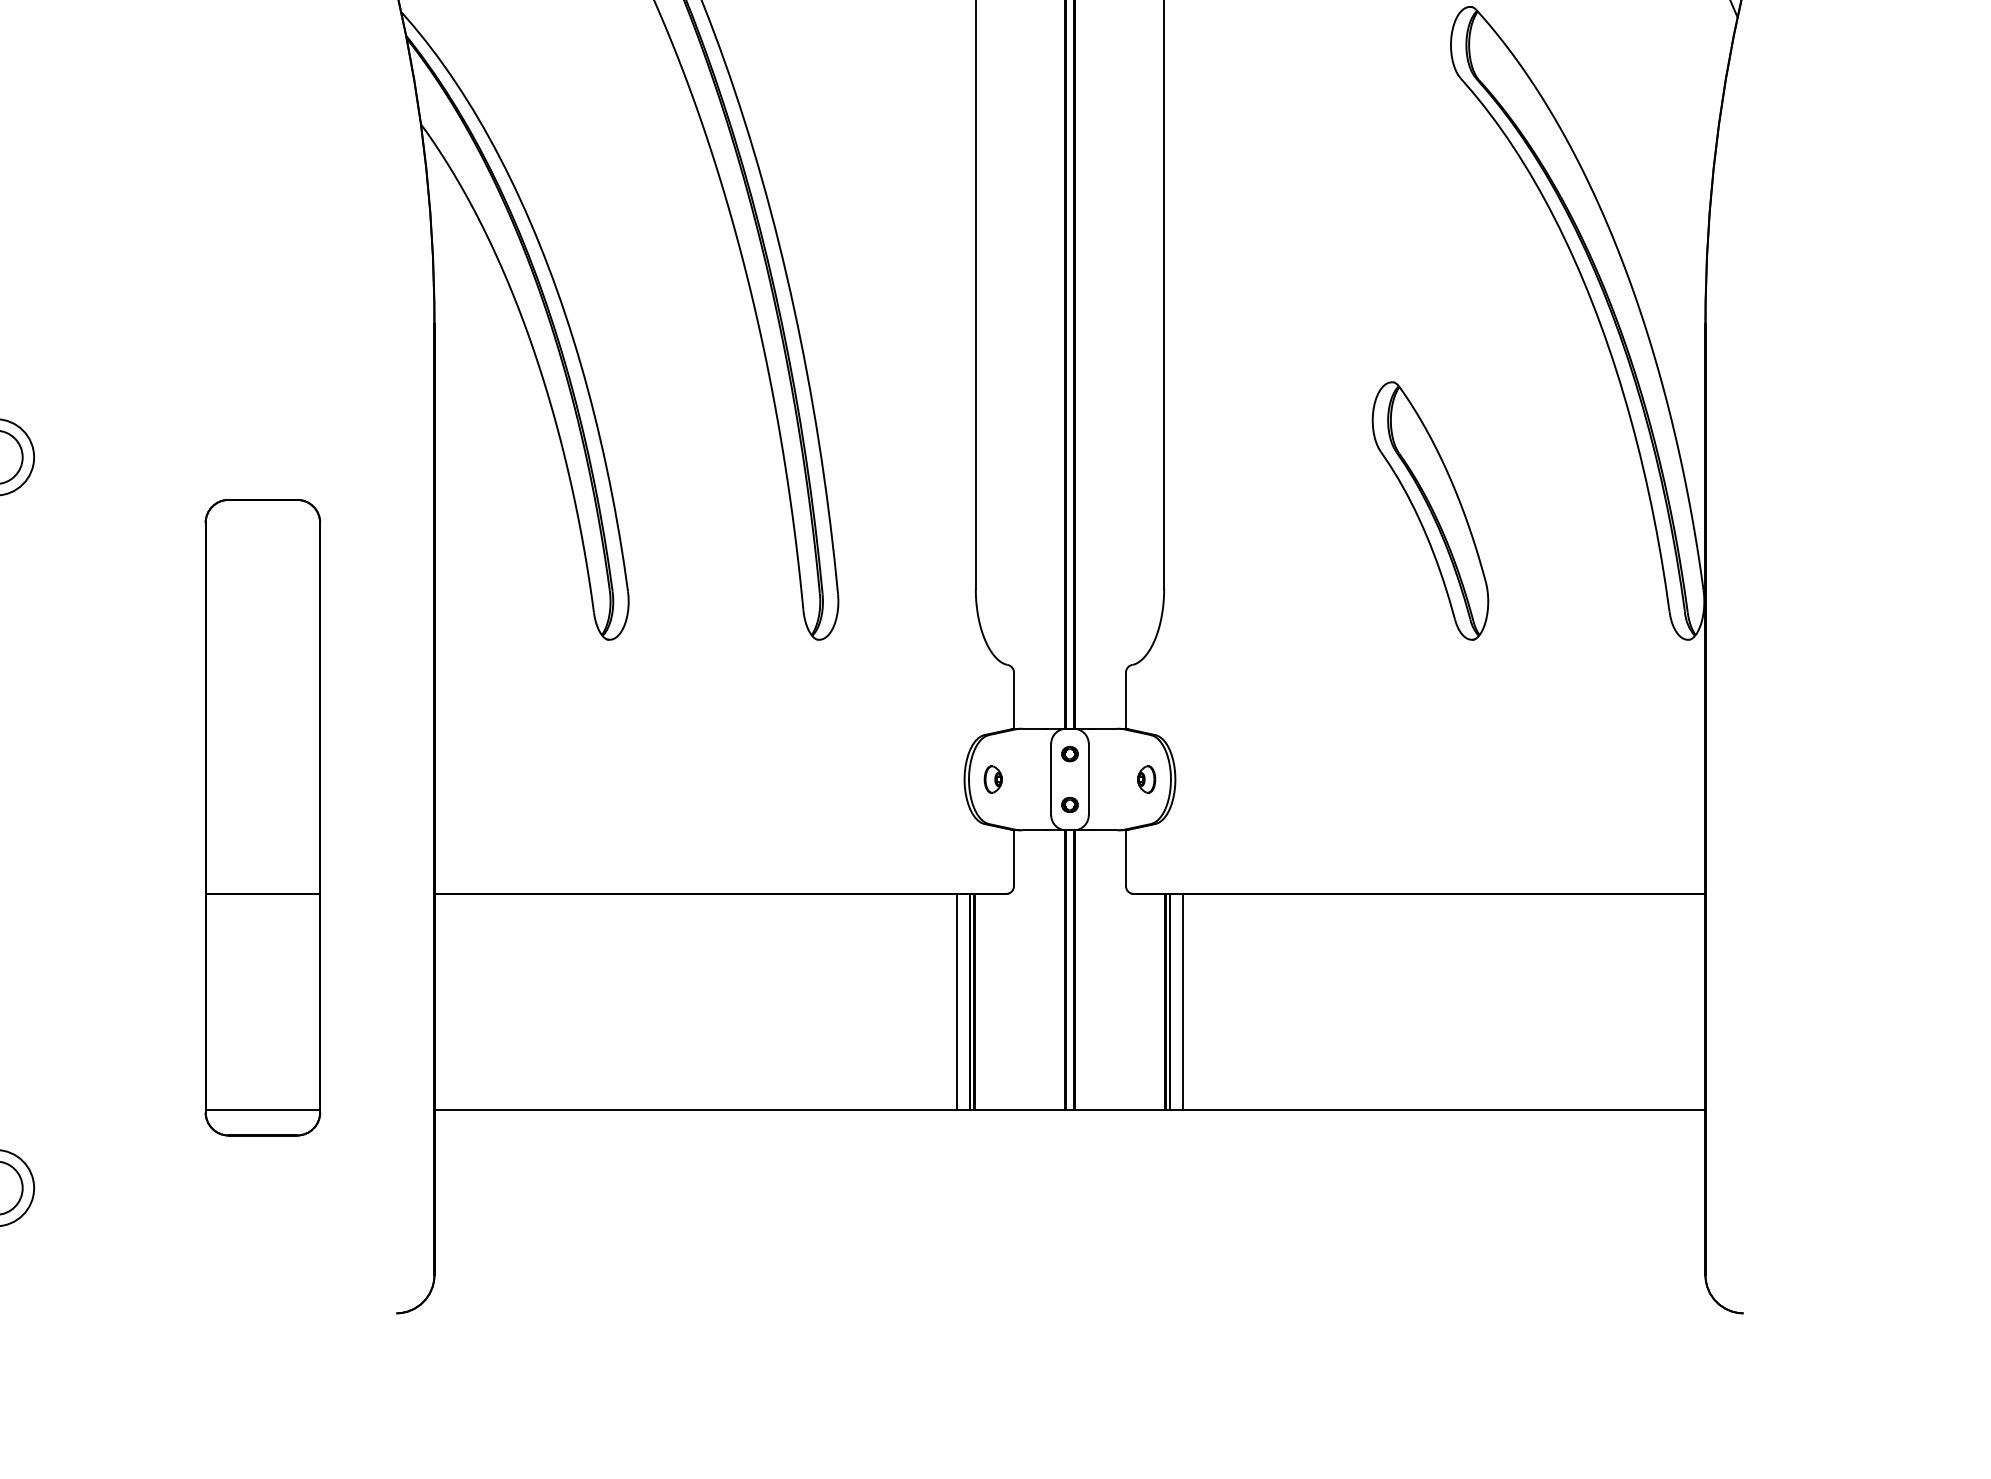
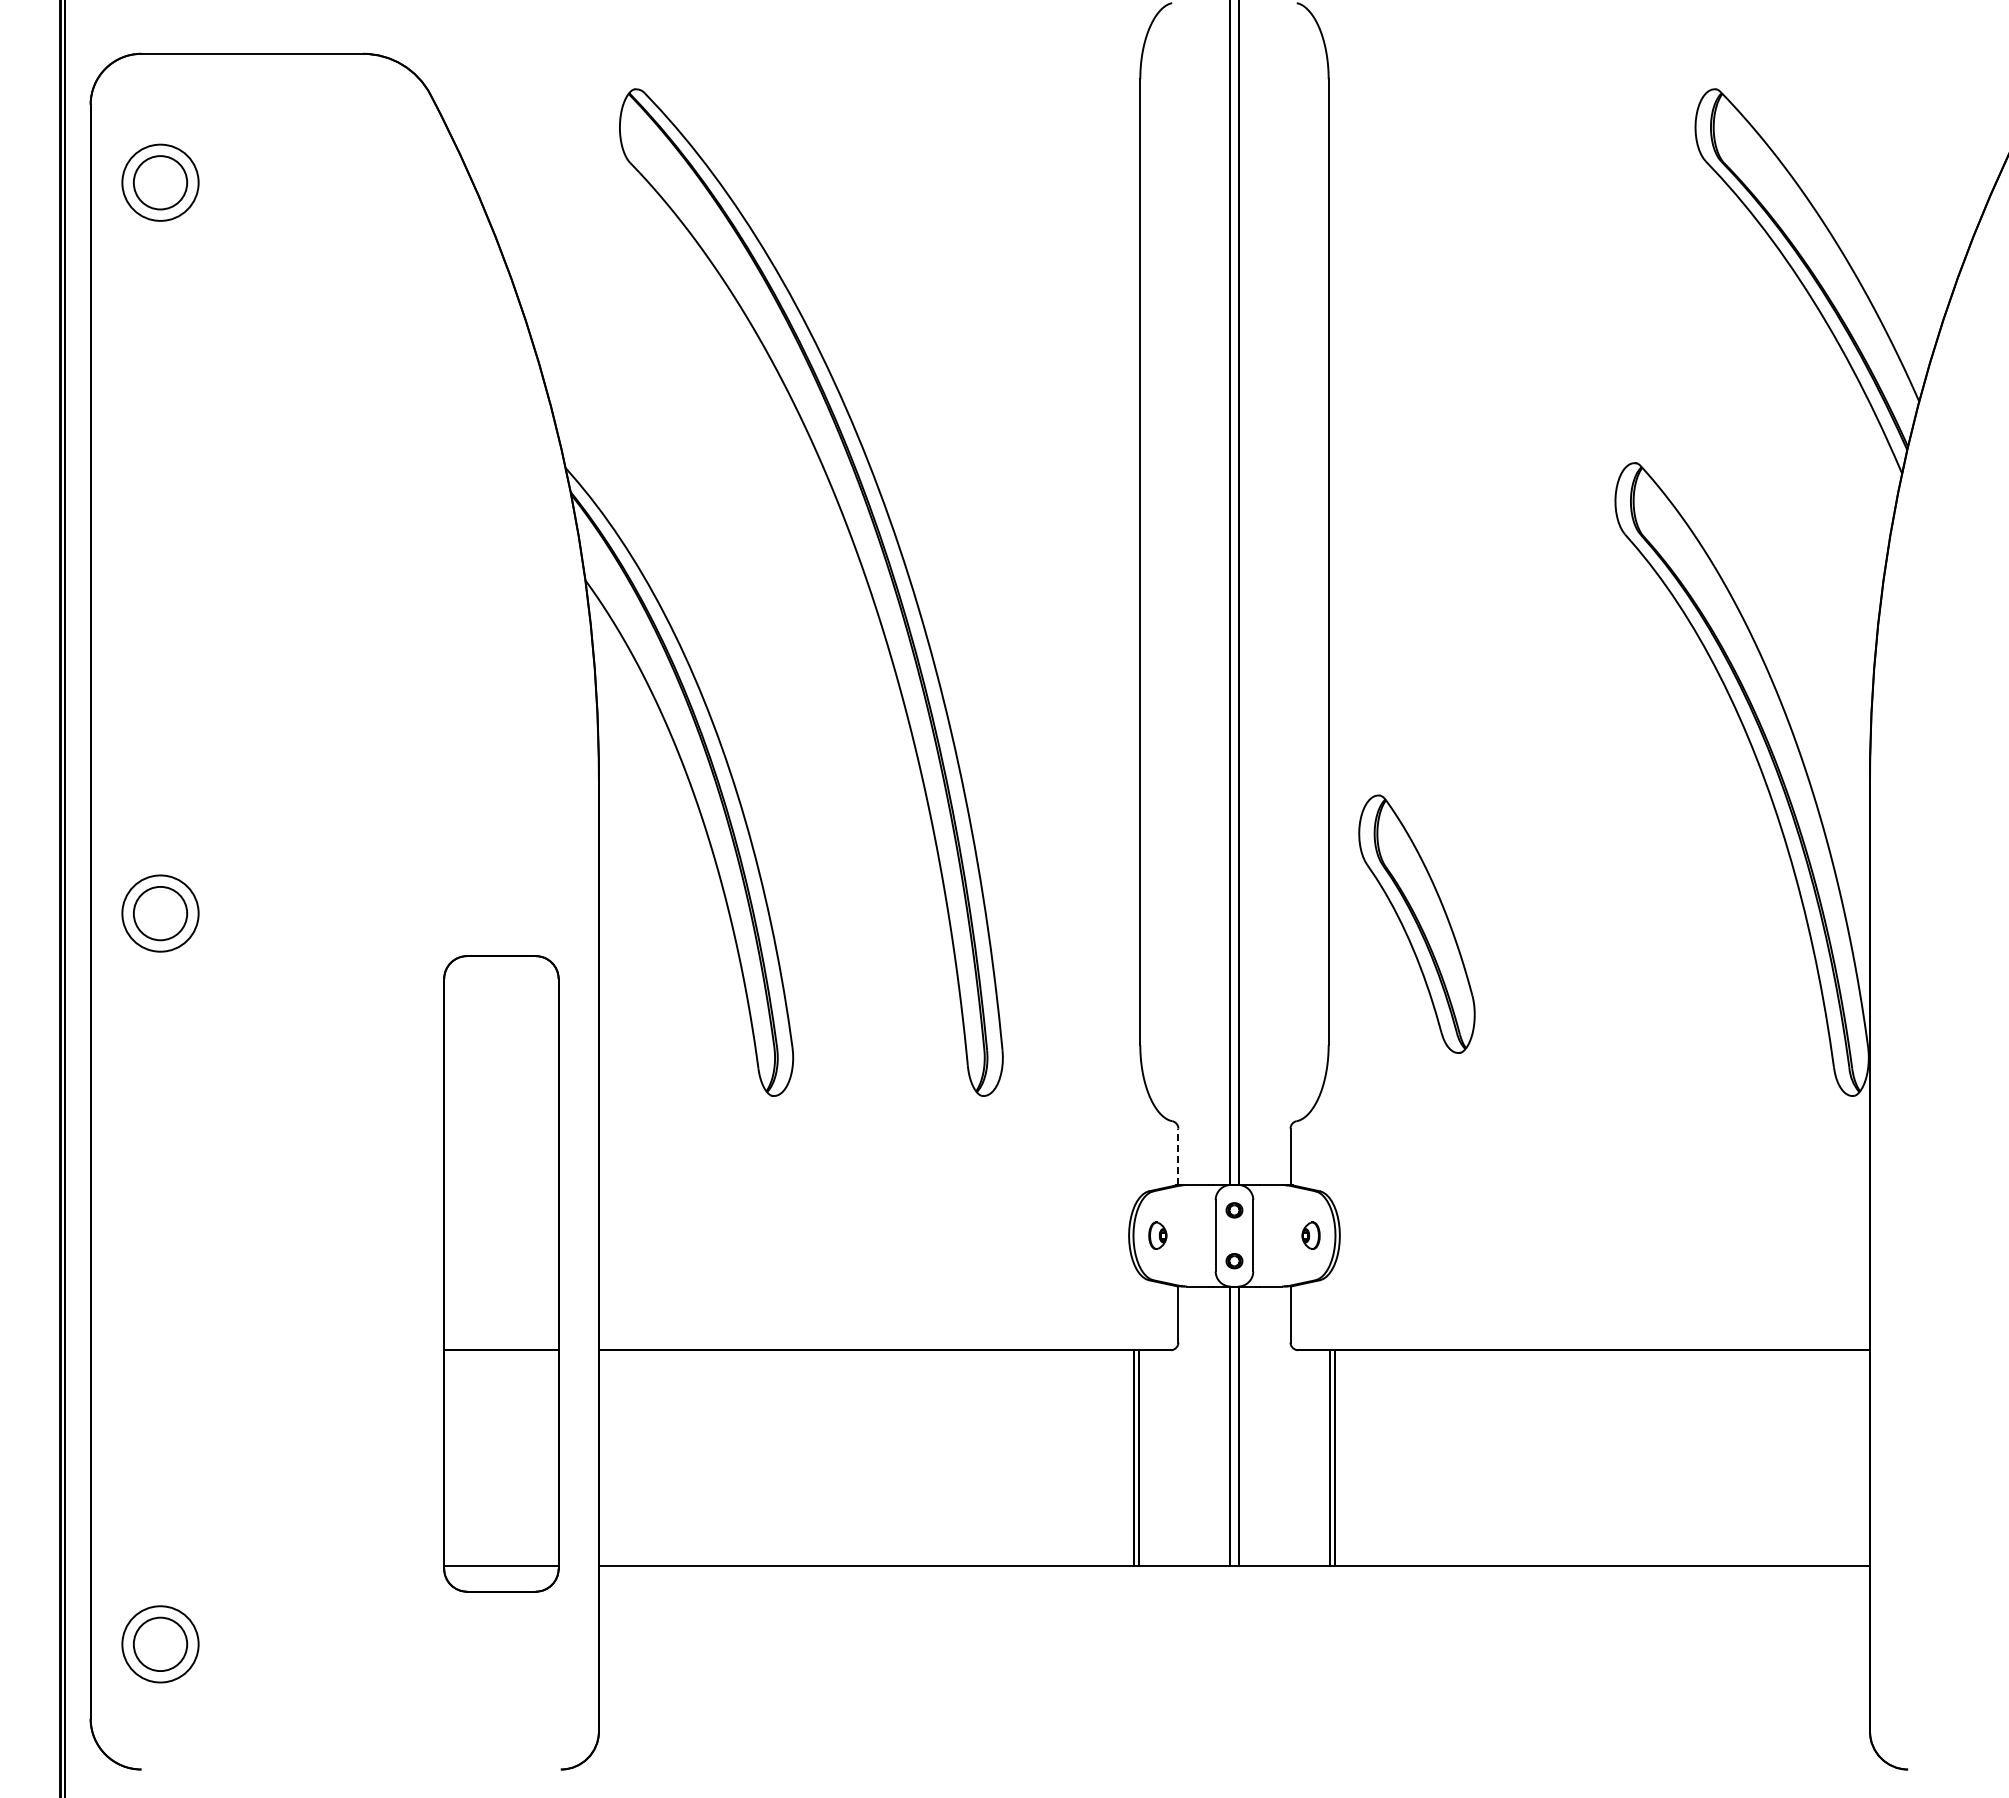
part: (1430, 510) -> (1416, 923), moved
line: (1014, 700) -> (1178, 1156), solid -> dashed
part: (263, 817) -> (501, 1273), moved
line: (957, 1002) -> (1121, 1458), removed
line: (1183, 1002) -> (1347, 1458), removed

